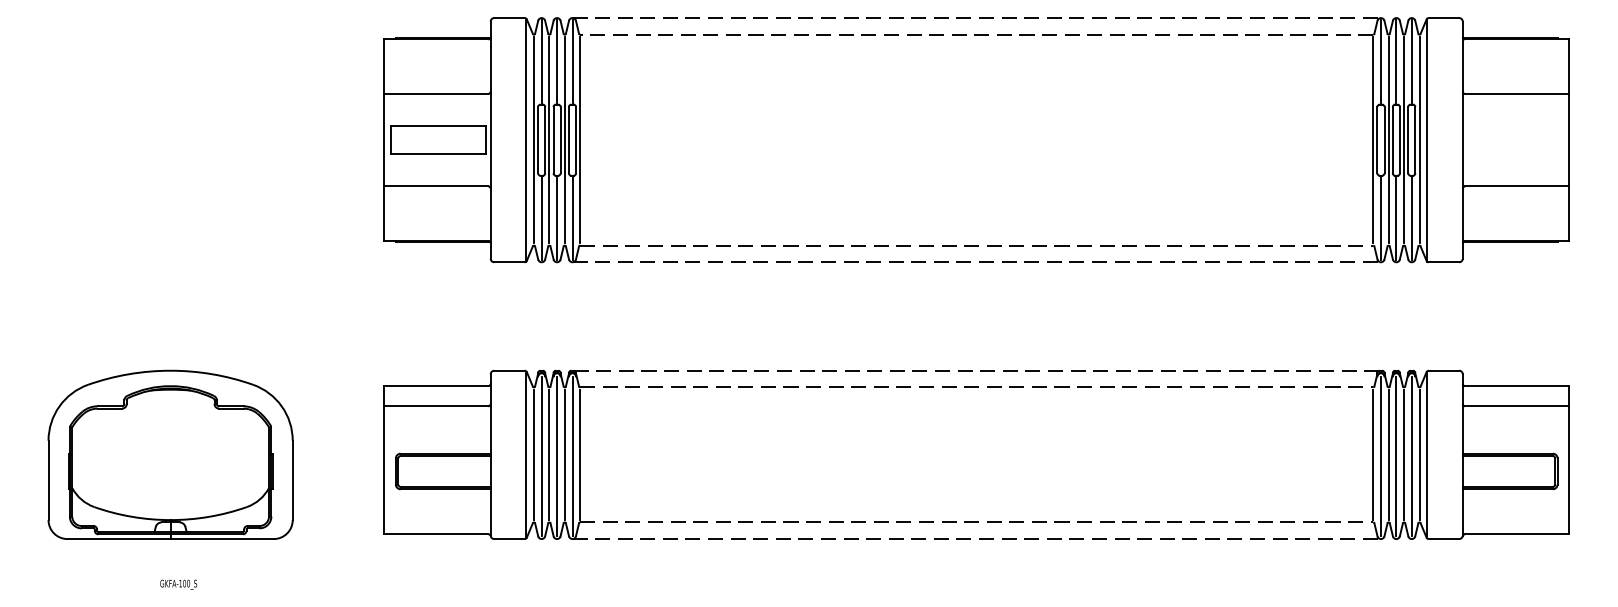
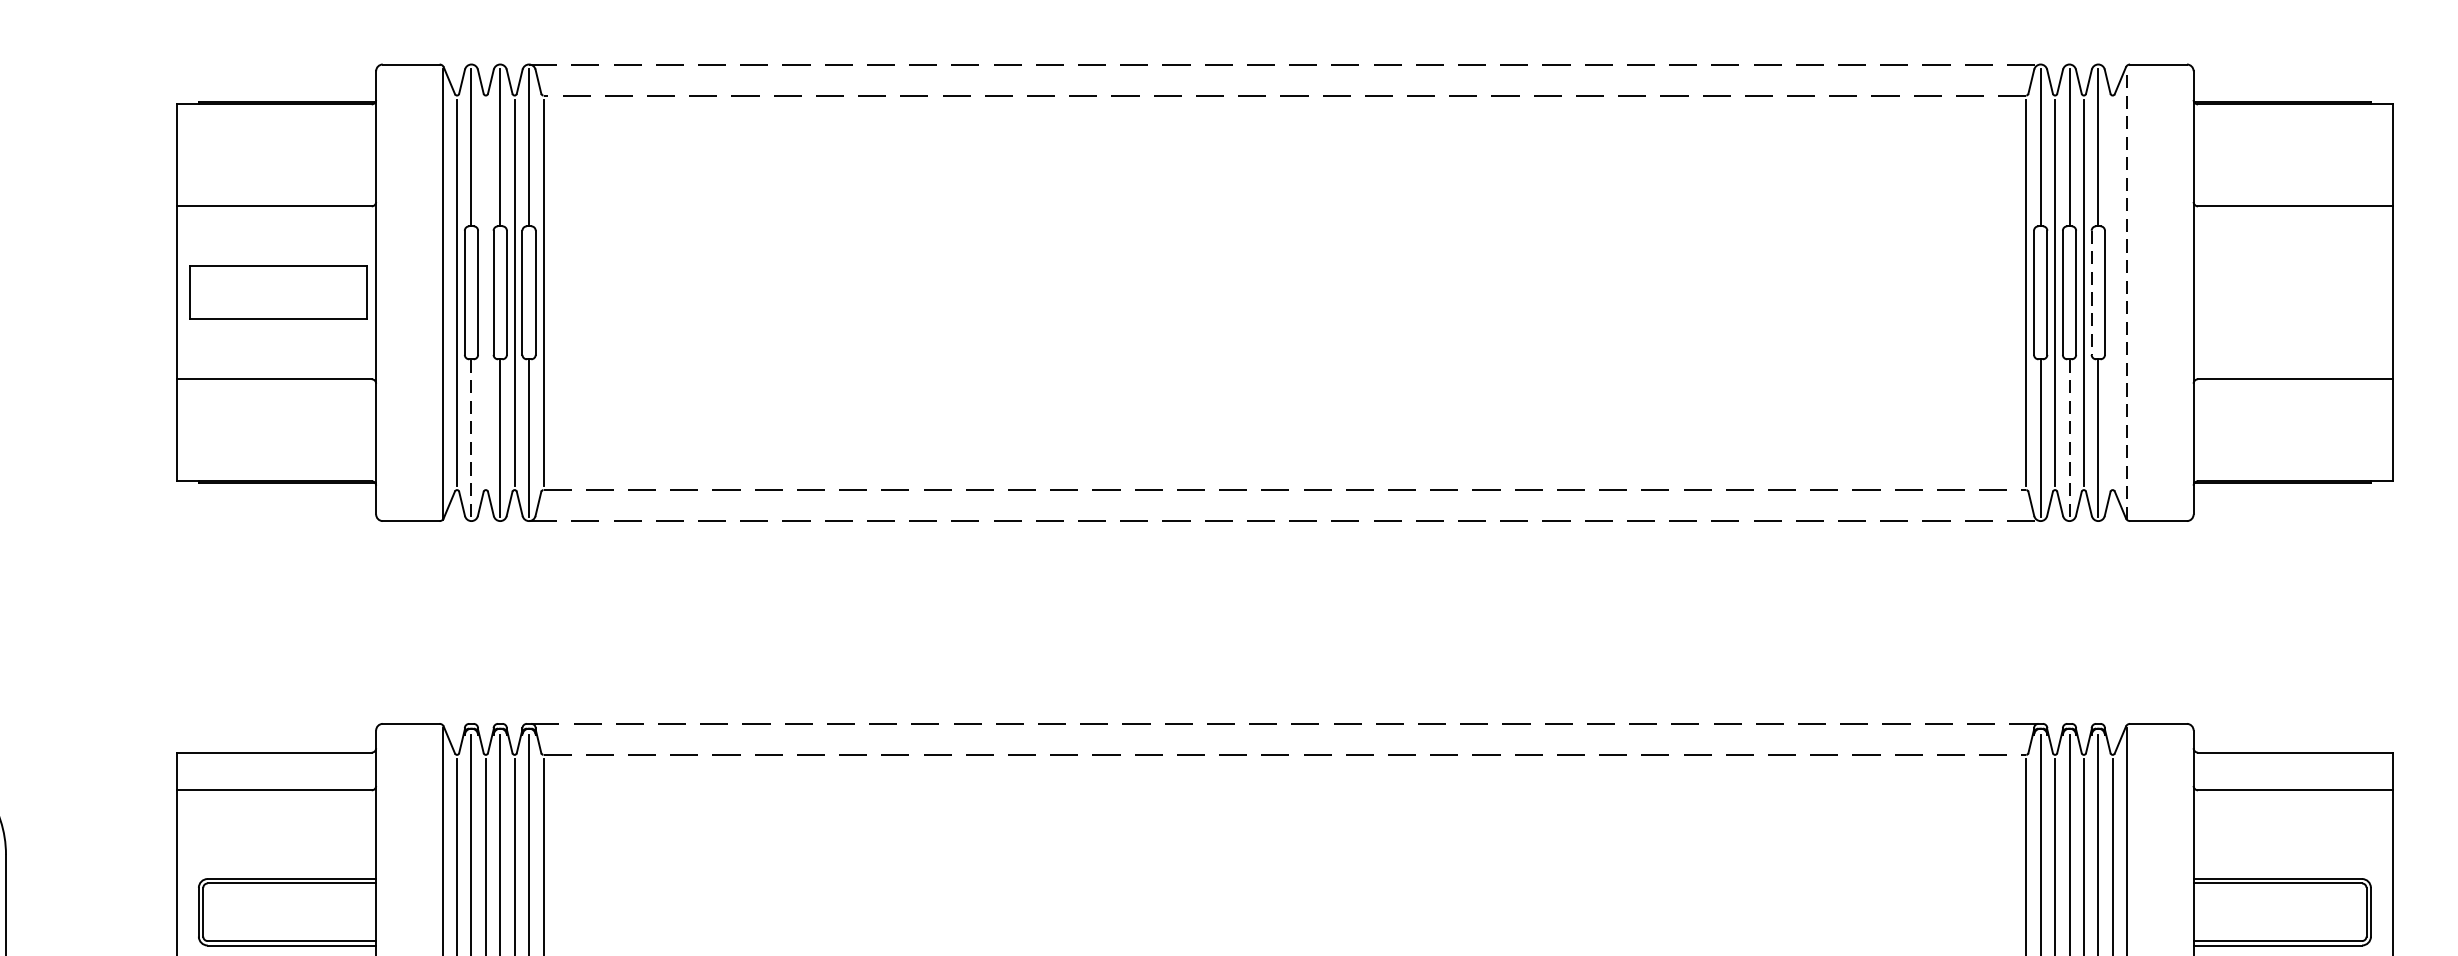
line: (549, 140) -> (486, 293), removed
line: (1408, 140) -> (2092, 293), solid -> dashed
line: (1419, 140) -> (2112, 293), removed
line: (1427, 141) -> (2127, 295), solid -> dashed
line: (541, 217) -> (471, 437), solid -> dashed
line: (1396, 217) -> (2069, 437), solid -> dashed

